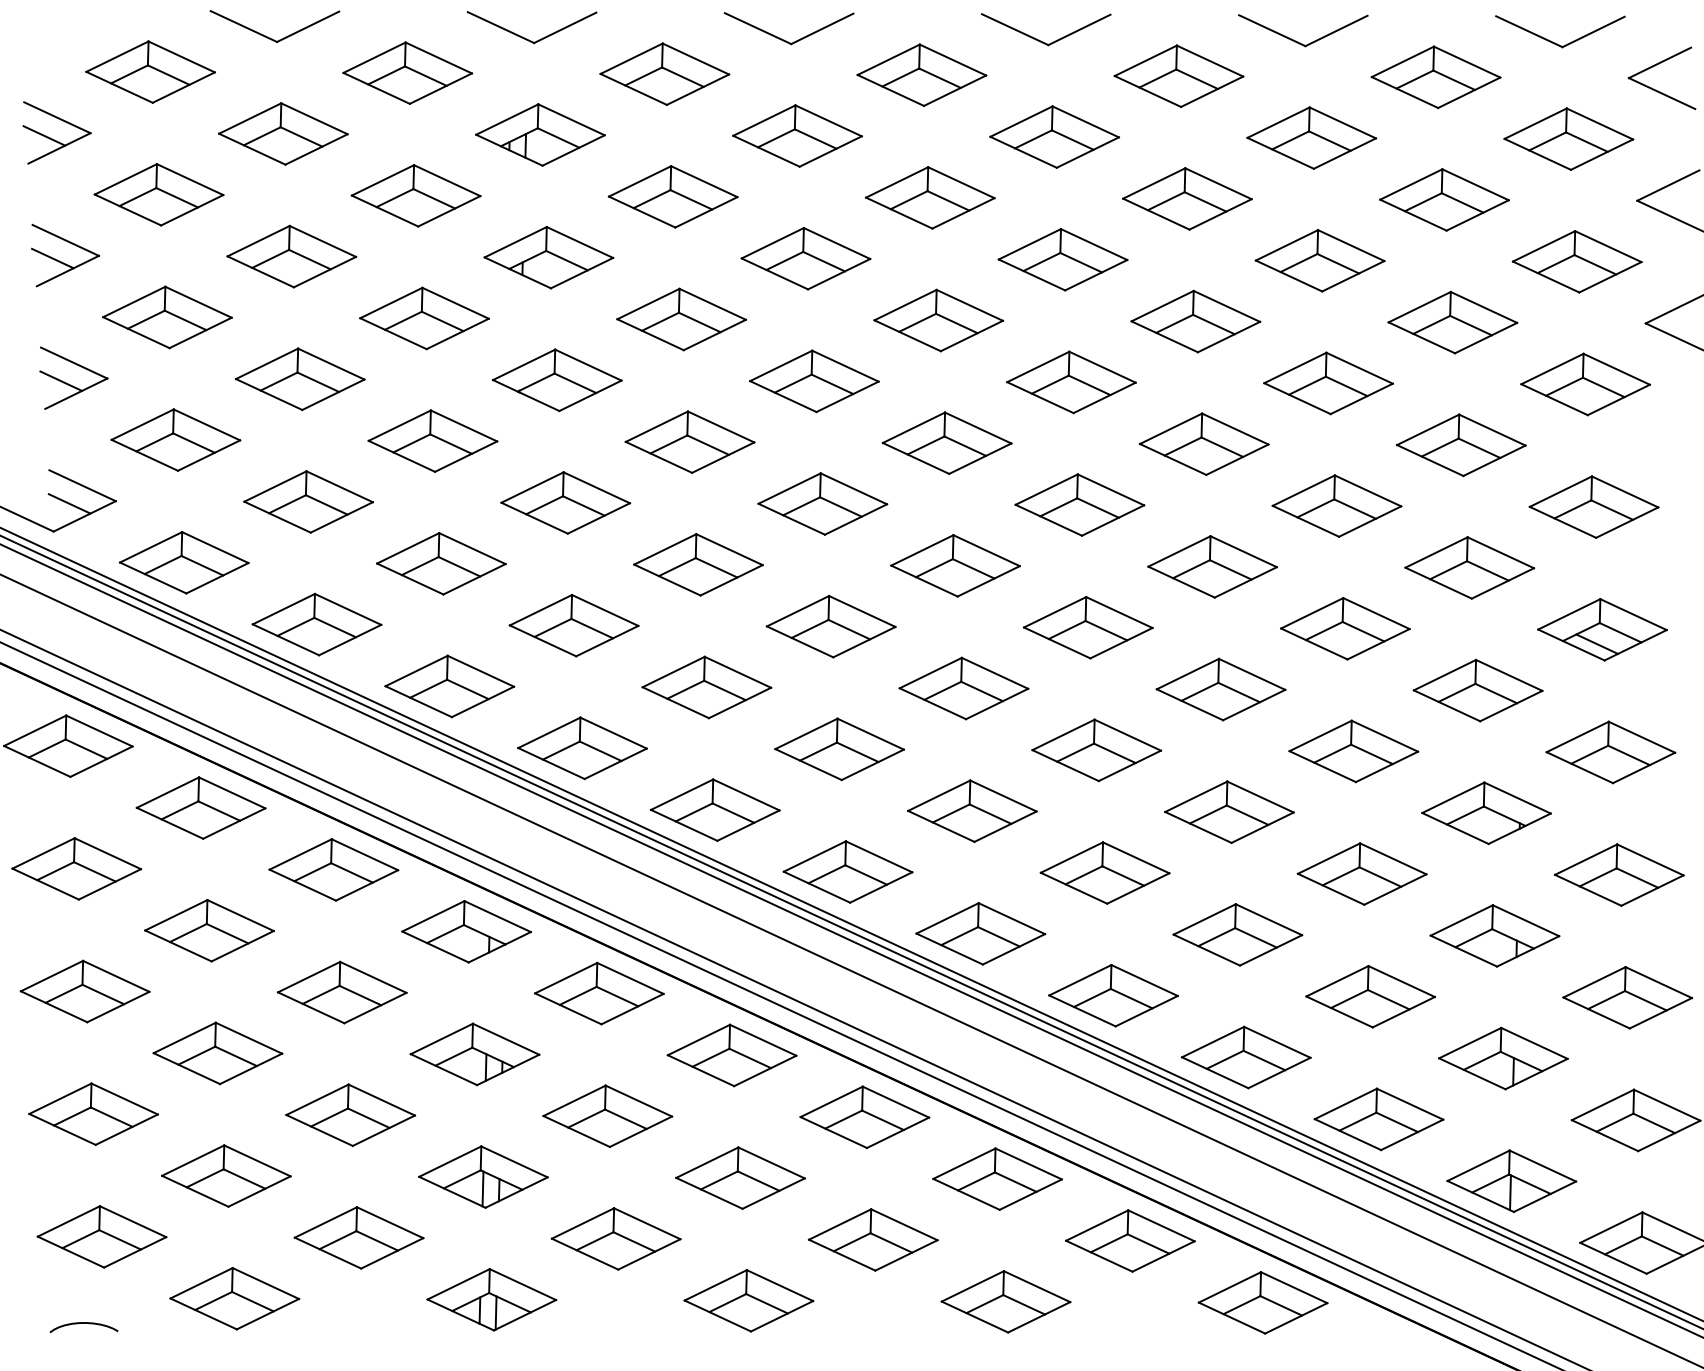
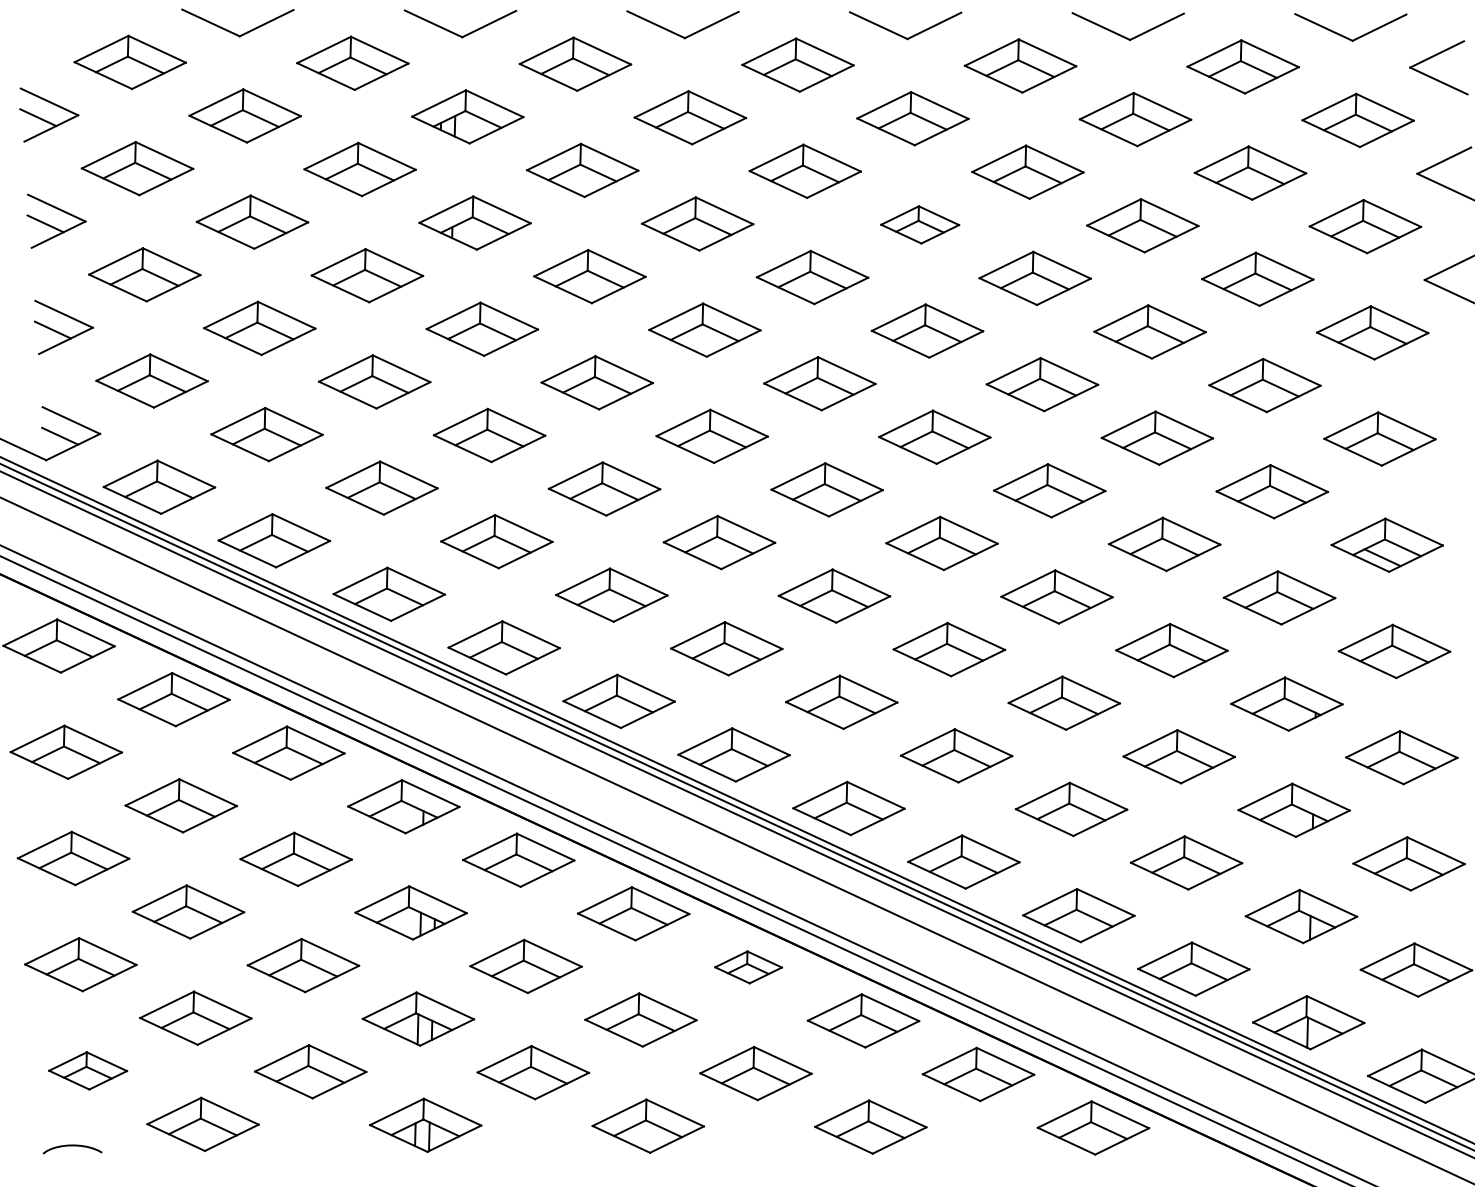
part: (1062, 259) -> (919, 224), size x0.7
part: (864, 1117) -> (748, 967), size x0.6
part: (101, 1236) -> (87, 1070), size x0.7

